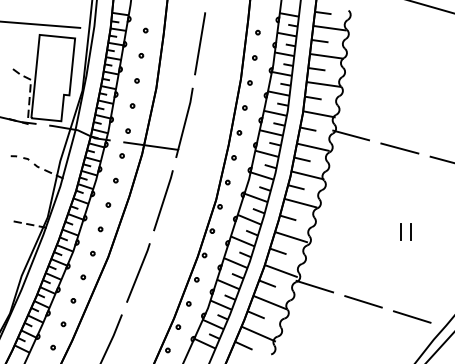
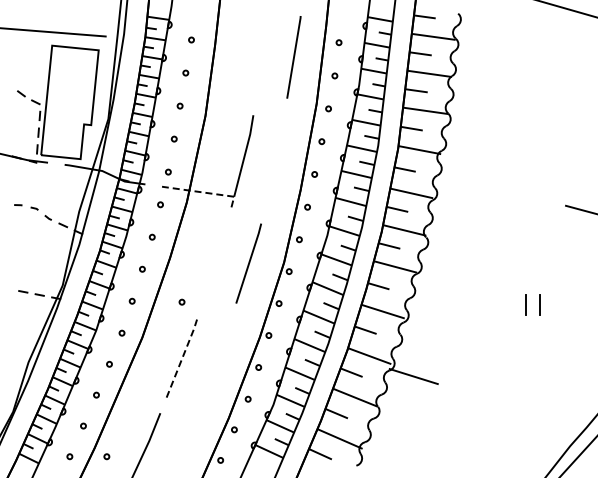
line: (199, 43) -> (293, 57), moved
line: (351, 135) -> (461, 177), removed
line: (154, 146) -> (202, 192), solid -> dashed
line: (399, 148) -> (525, 194), removed
line: (163, 200) -> (248, 263), moved
circle: (138, 229) -> (181, 301), added
line: (138, 272) -> (182, 357), solid -> dashed
line: (363, 301) -> (477, 396), removed
line: (411, 316) -> (541, 415), removed
circle: (81, 347) -> (106, 456), added

